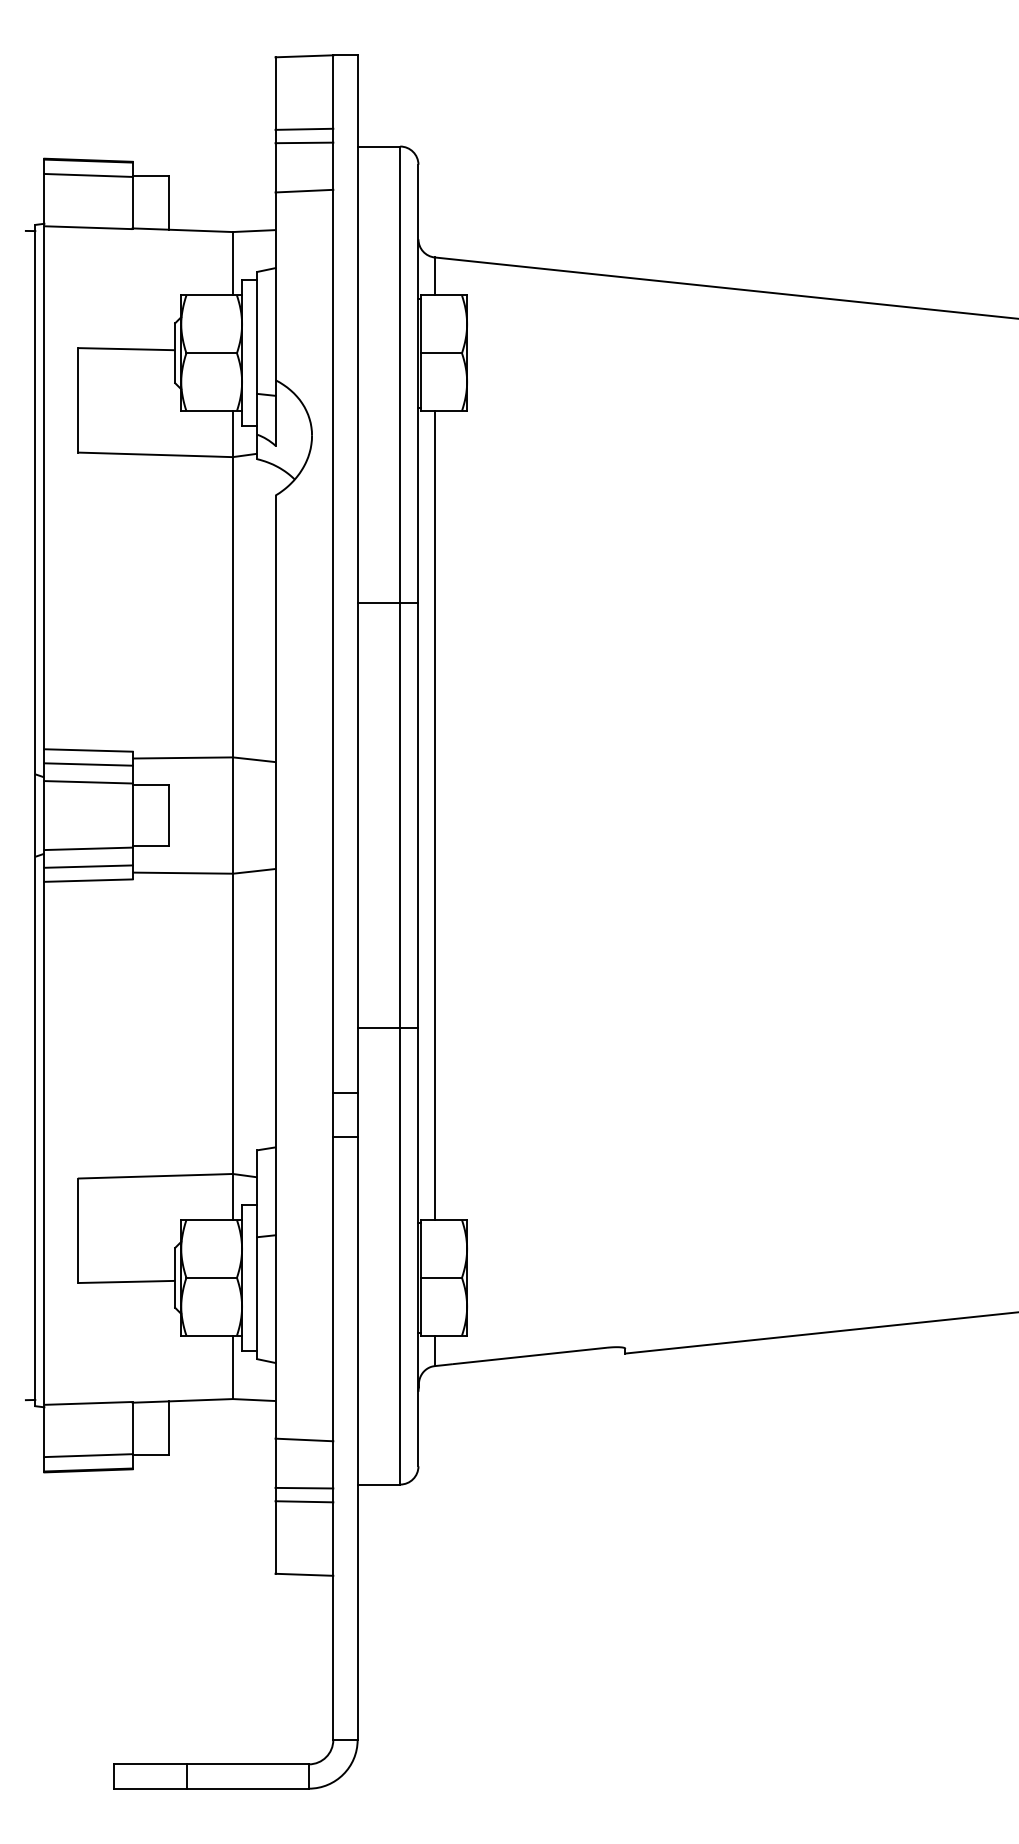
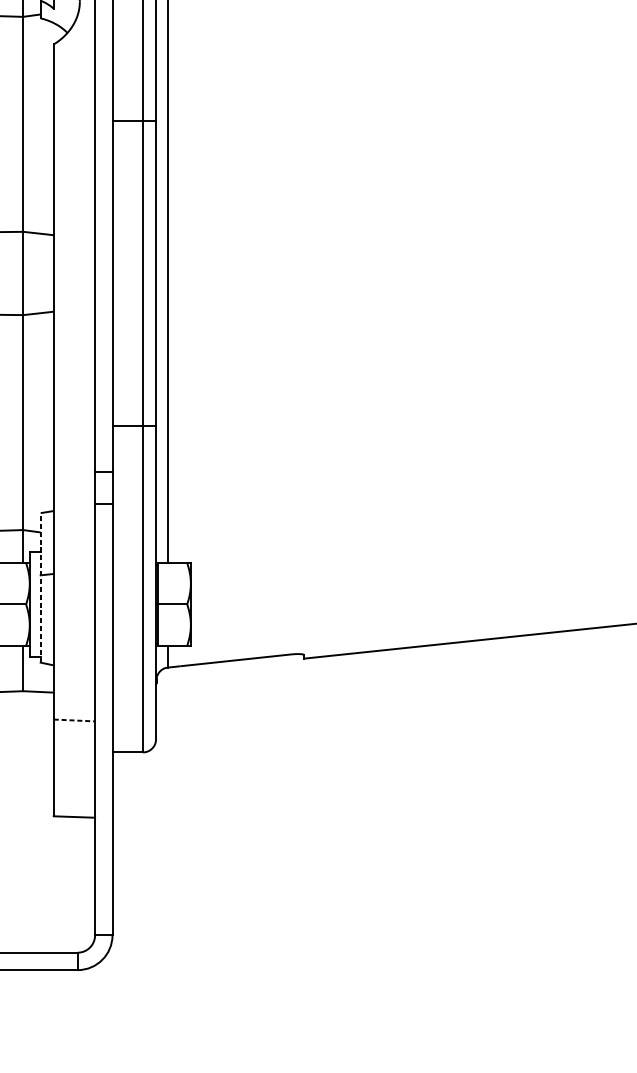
line: (257, 1254) -> (40, 587), solid -> dashed
line: (304, 1439) -> (74, 720), solid -> dashed
line: (304, 1487) -> (74, 754), removed
line: (304, 1501) -> (74, 764), removed

